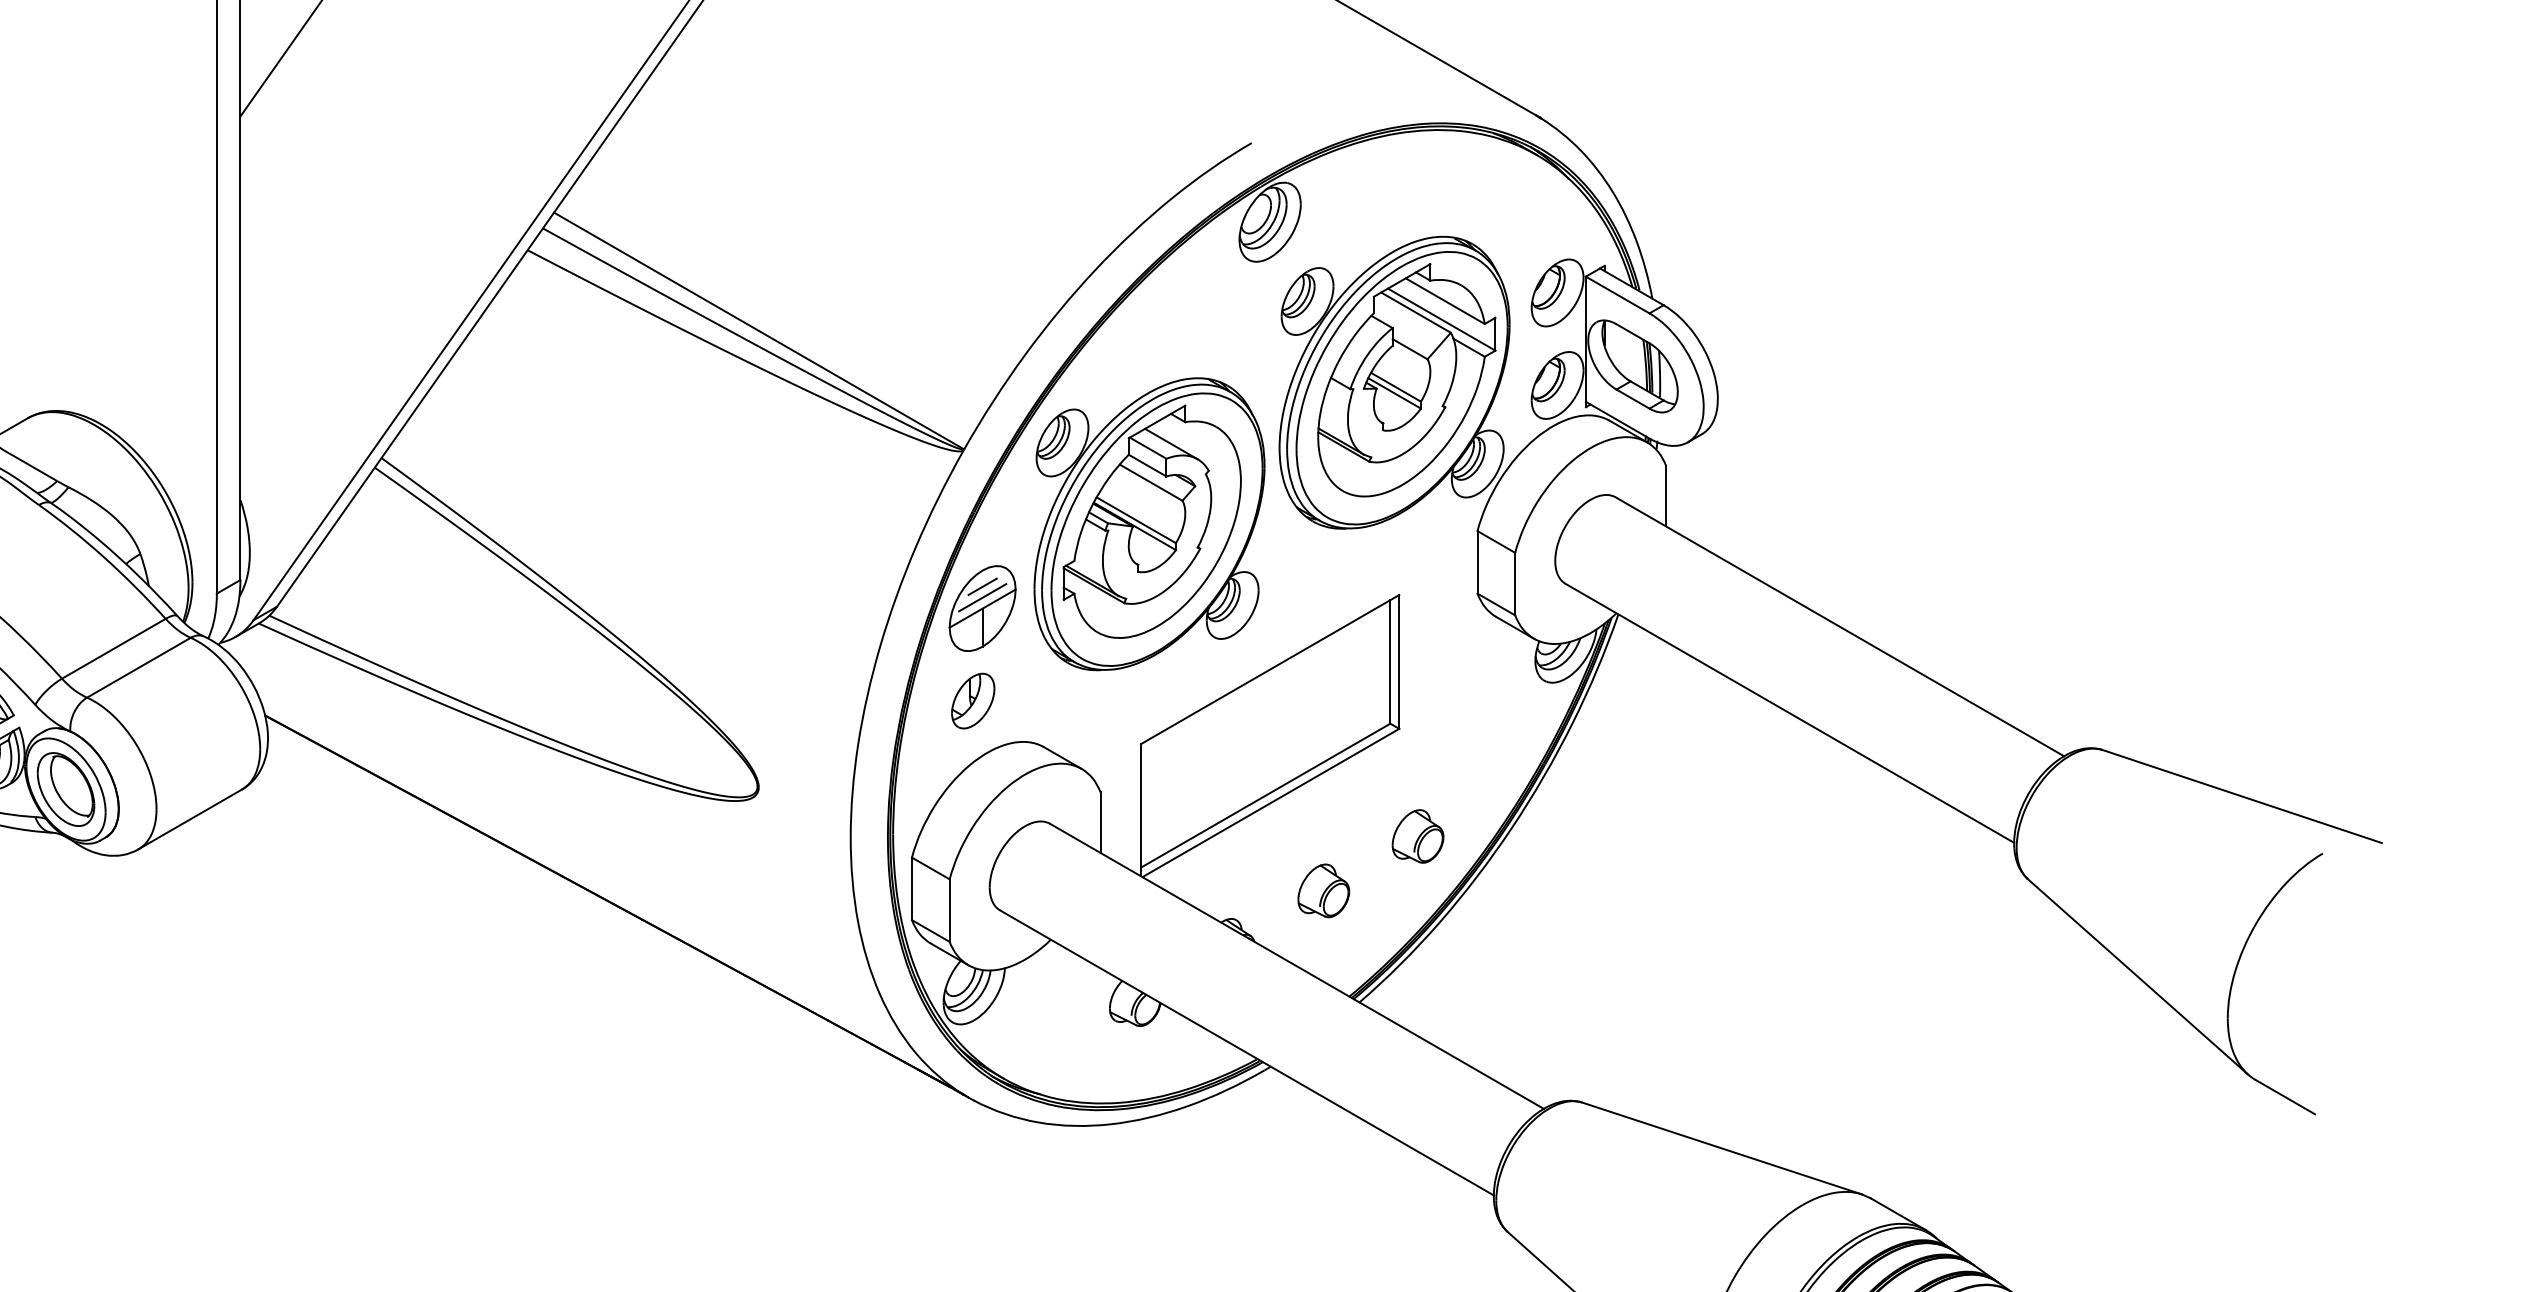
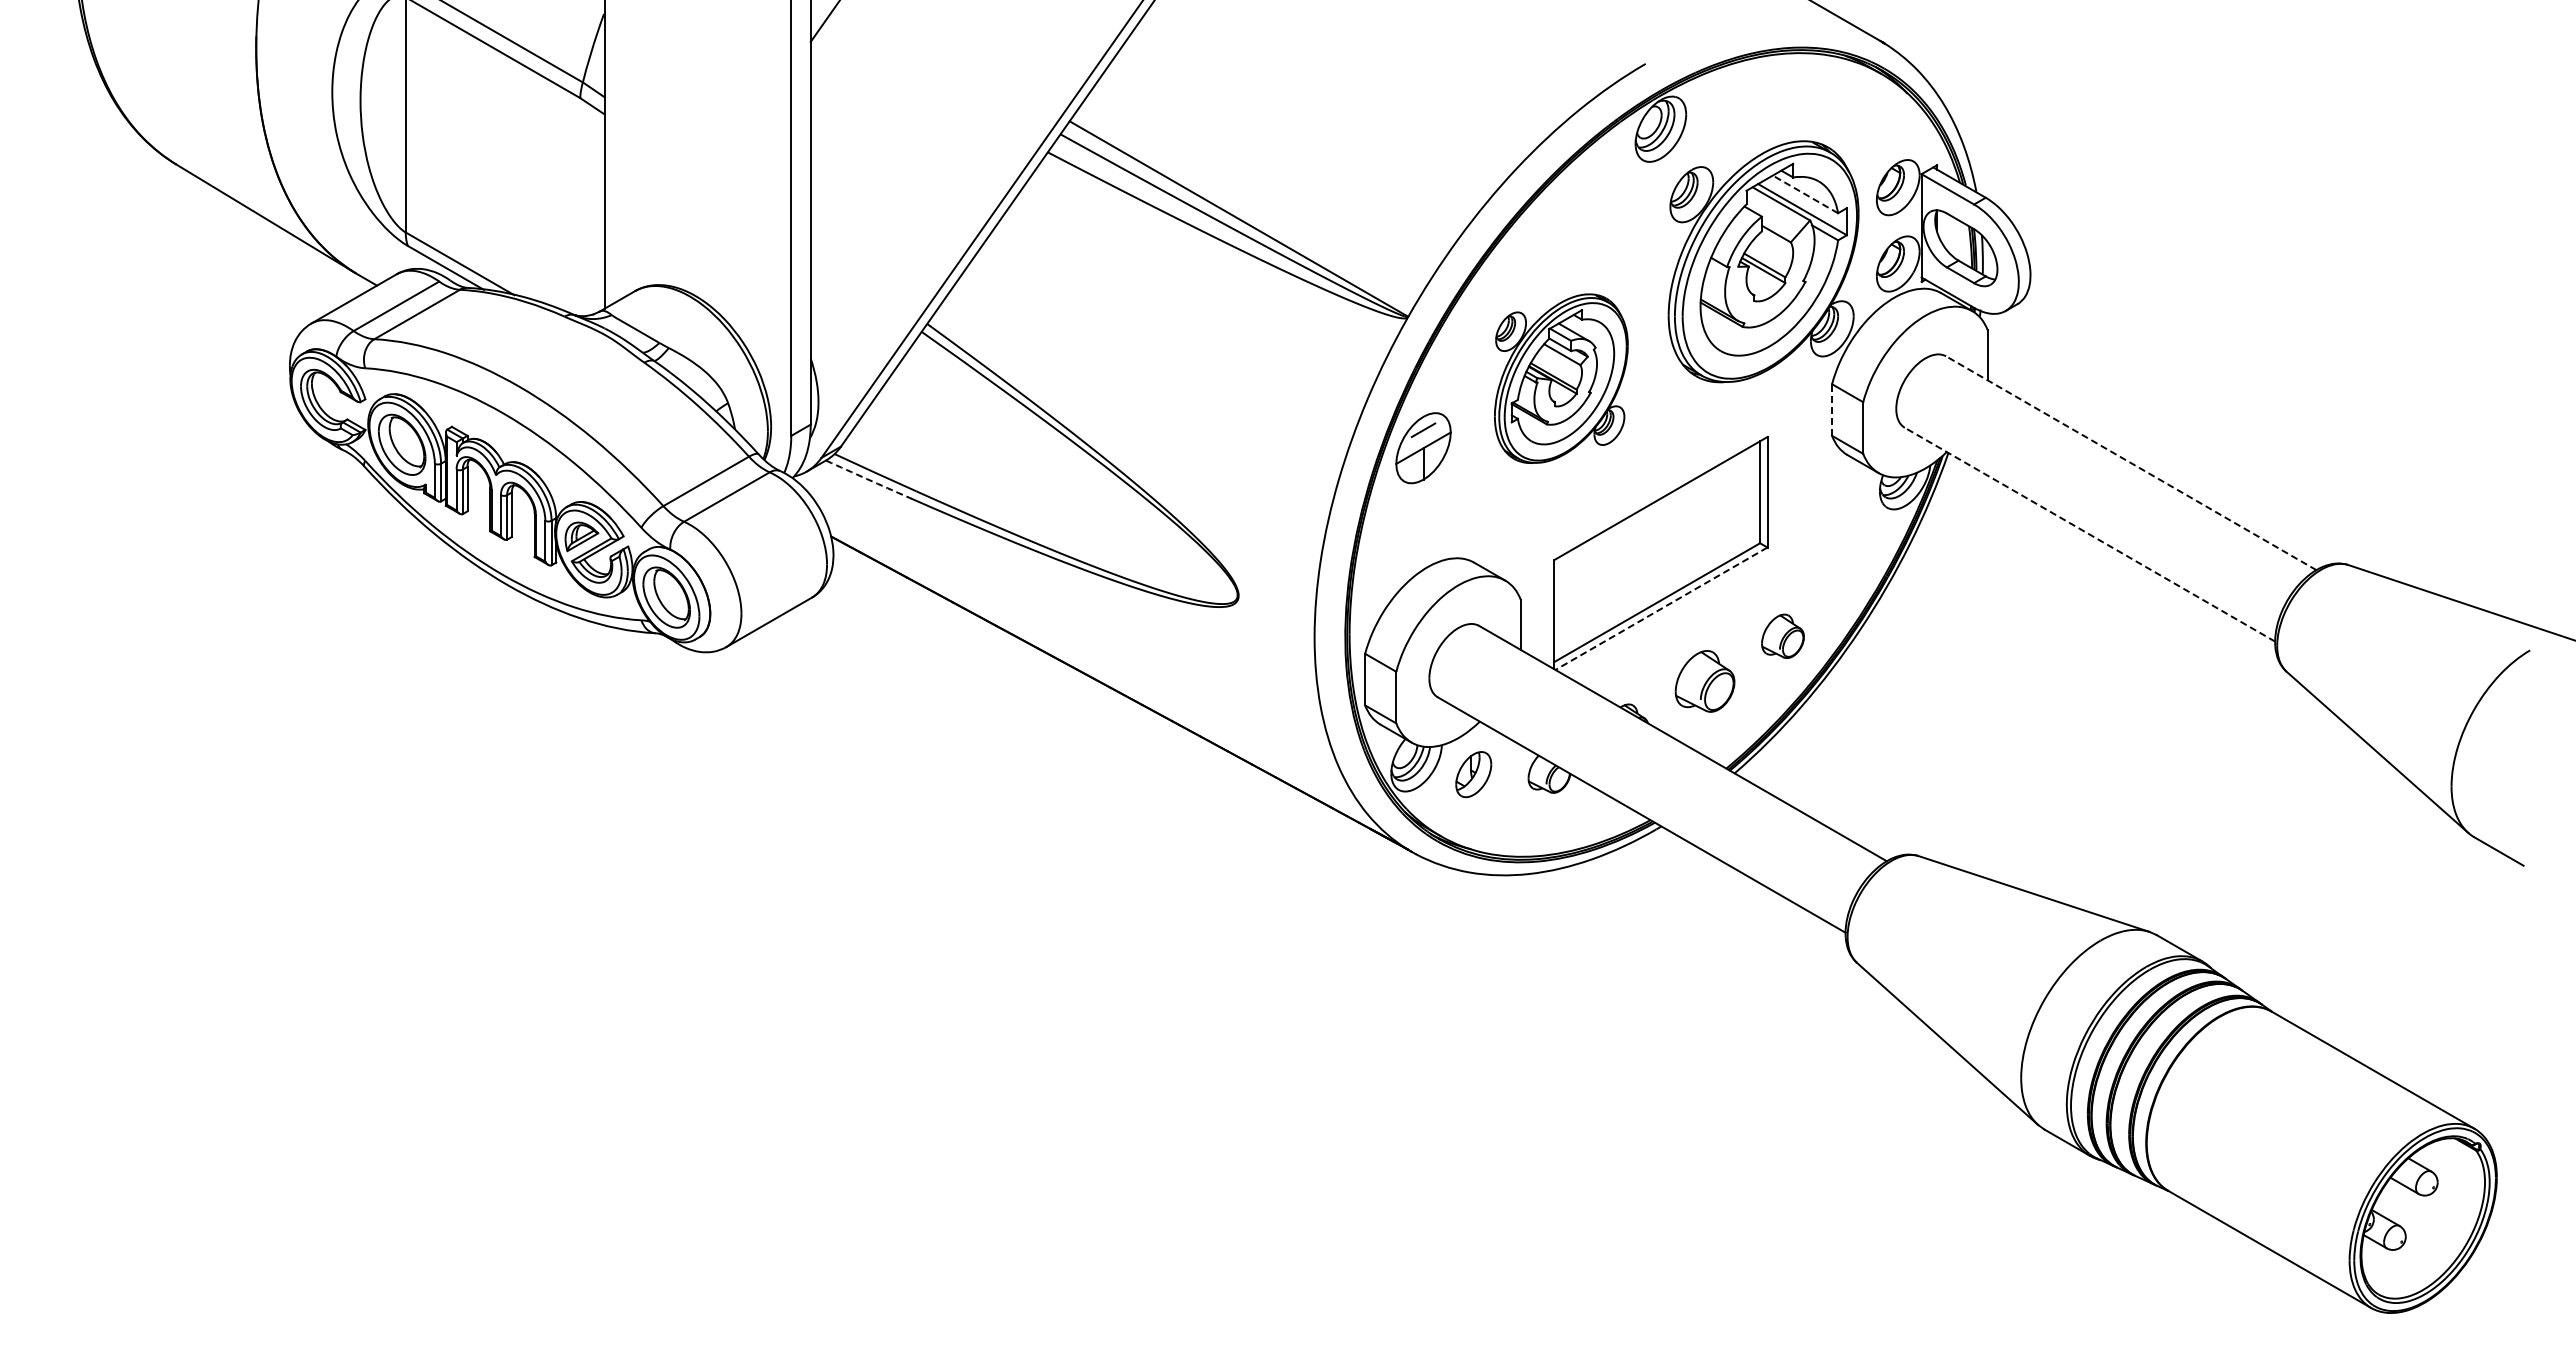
line: (1445, 301) -> (1805, 194), solid -> dashed
part: (1149, 524) -> (1561, 378), size x0.7
line: (1478, 562) -> (1832, 410), solid -> dashed
line: (982, 598) -> (1423, 439), removed
line: (1840, 627) -> (2131, 463), solid -> dashed
arc: (309, 646) -> (867, 479), solid -> dashed
part: (972, 700) -> (1473, 774), moved
line: (1790, 713) -> (2090, 534), solid -> dashed
line: (1270, 802) -> (1661, 608), solid -> dashed
part: (1324, 889) -> (1705, 680), size x1.4

